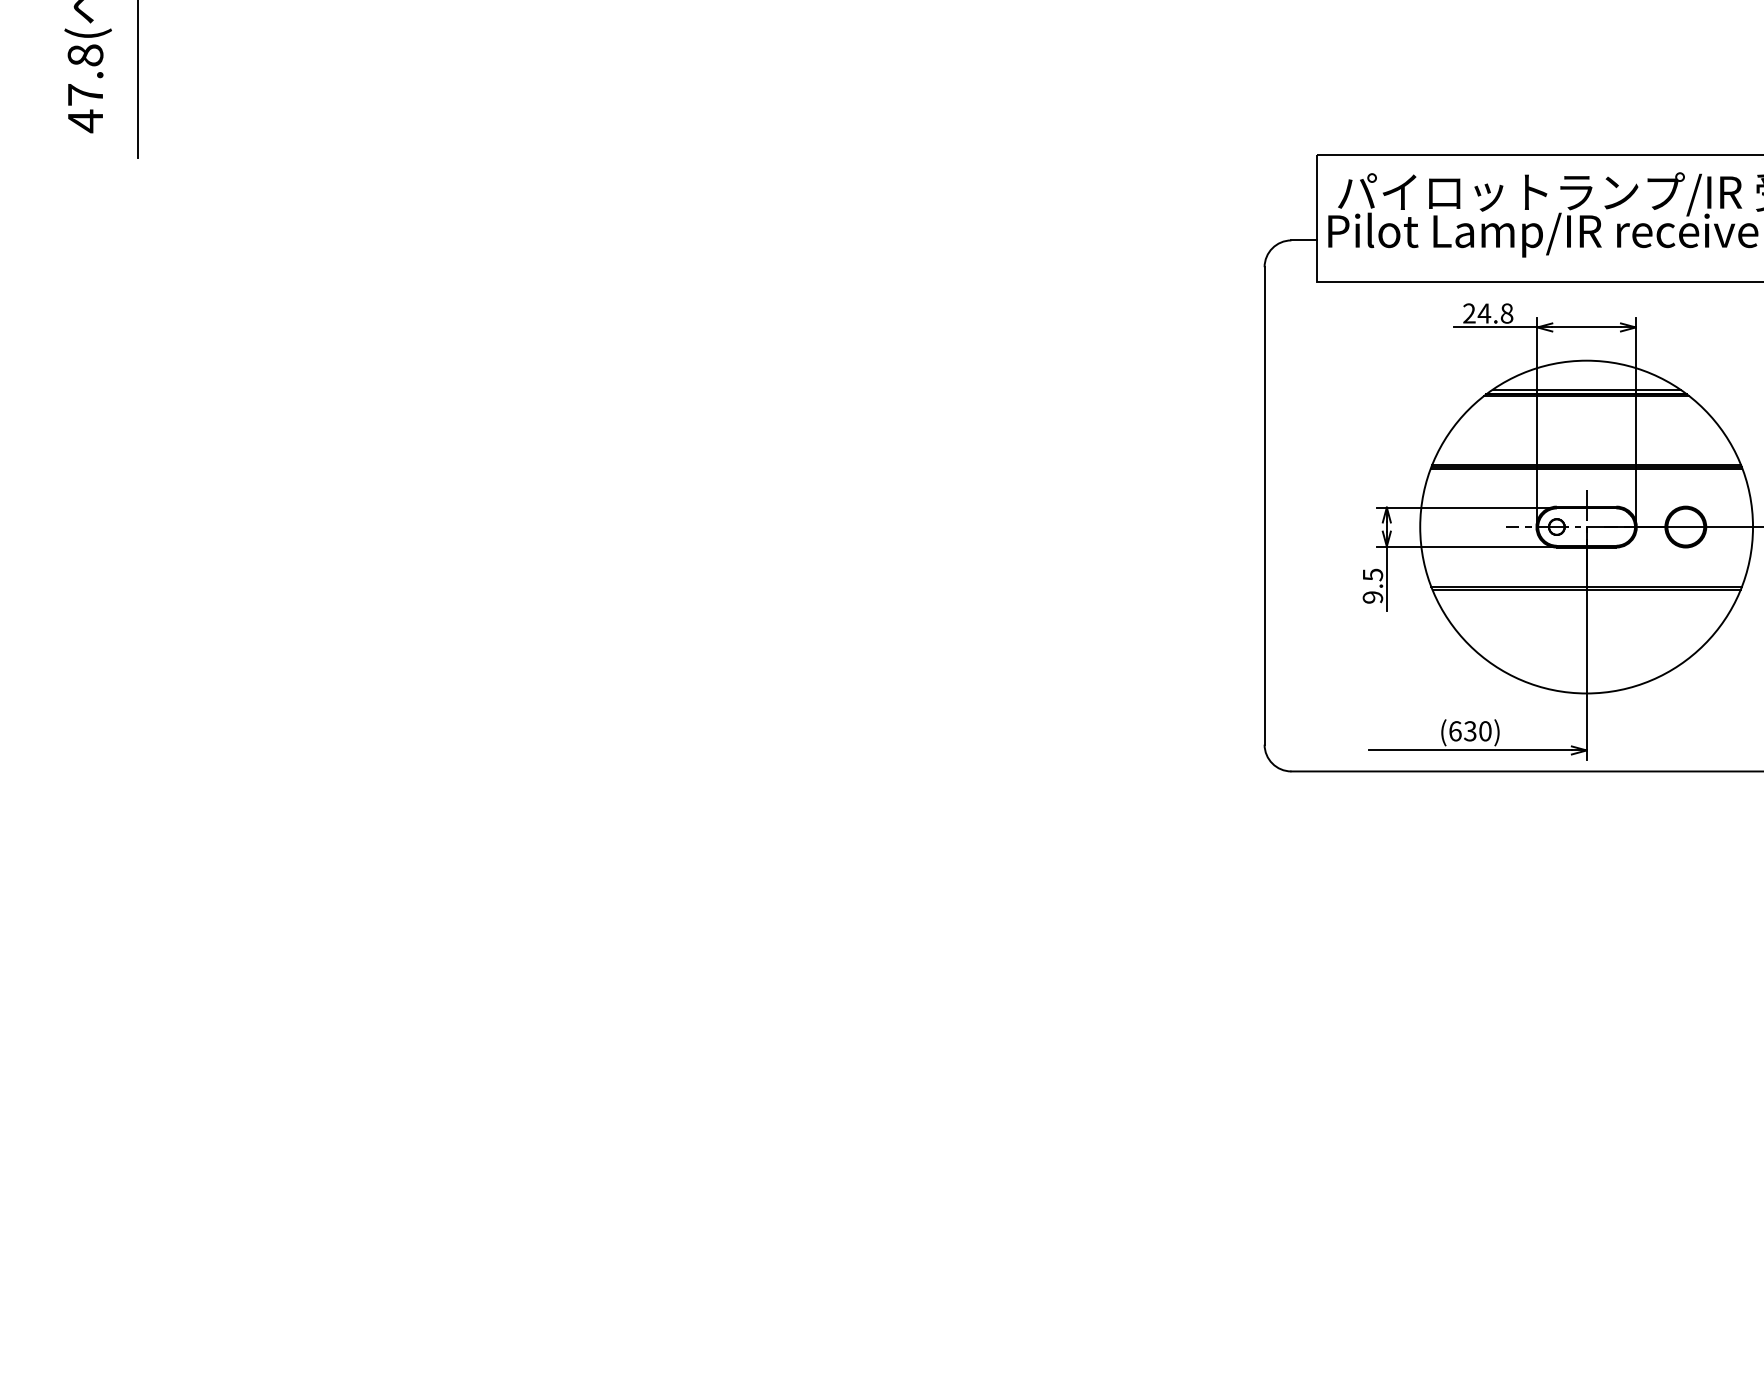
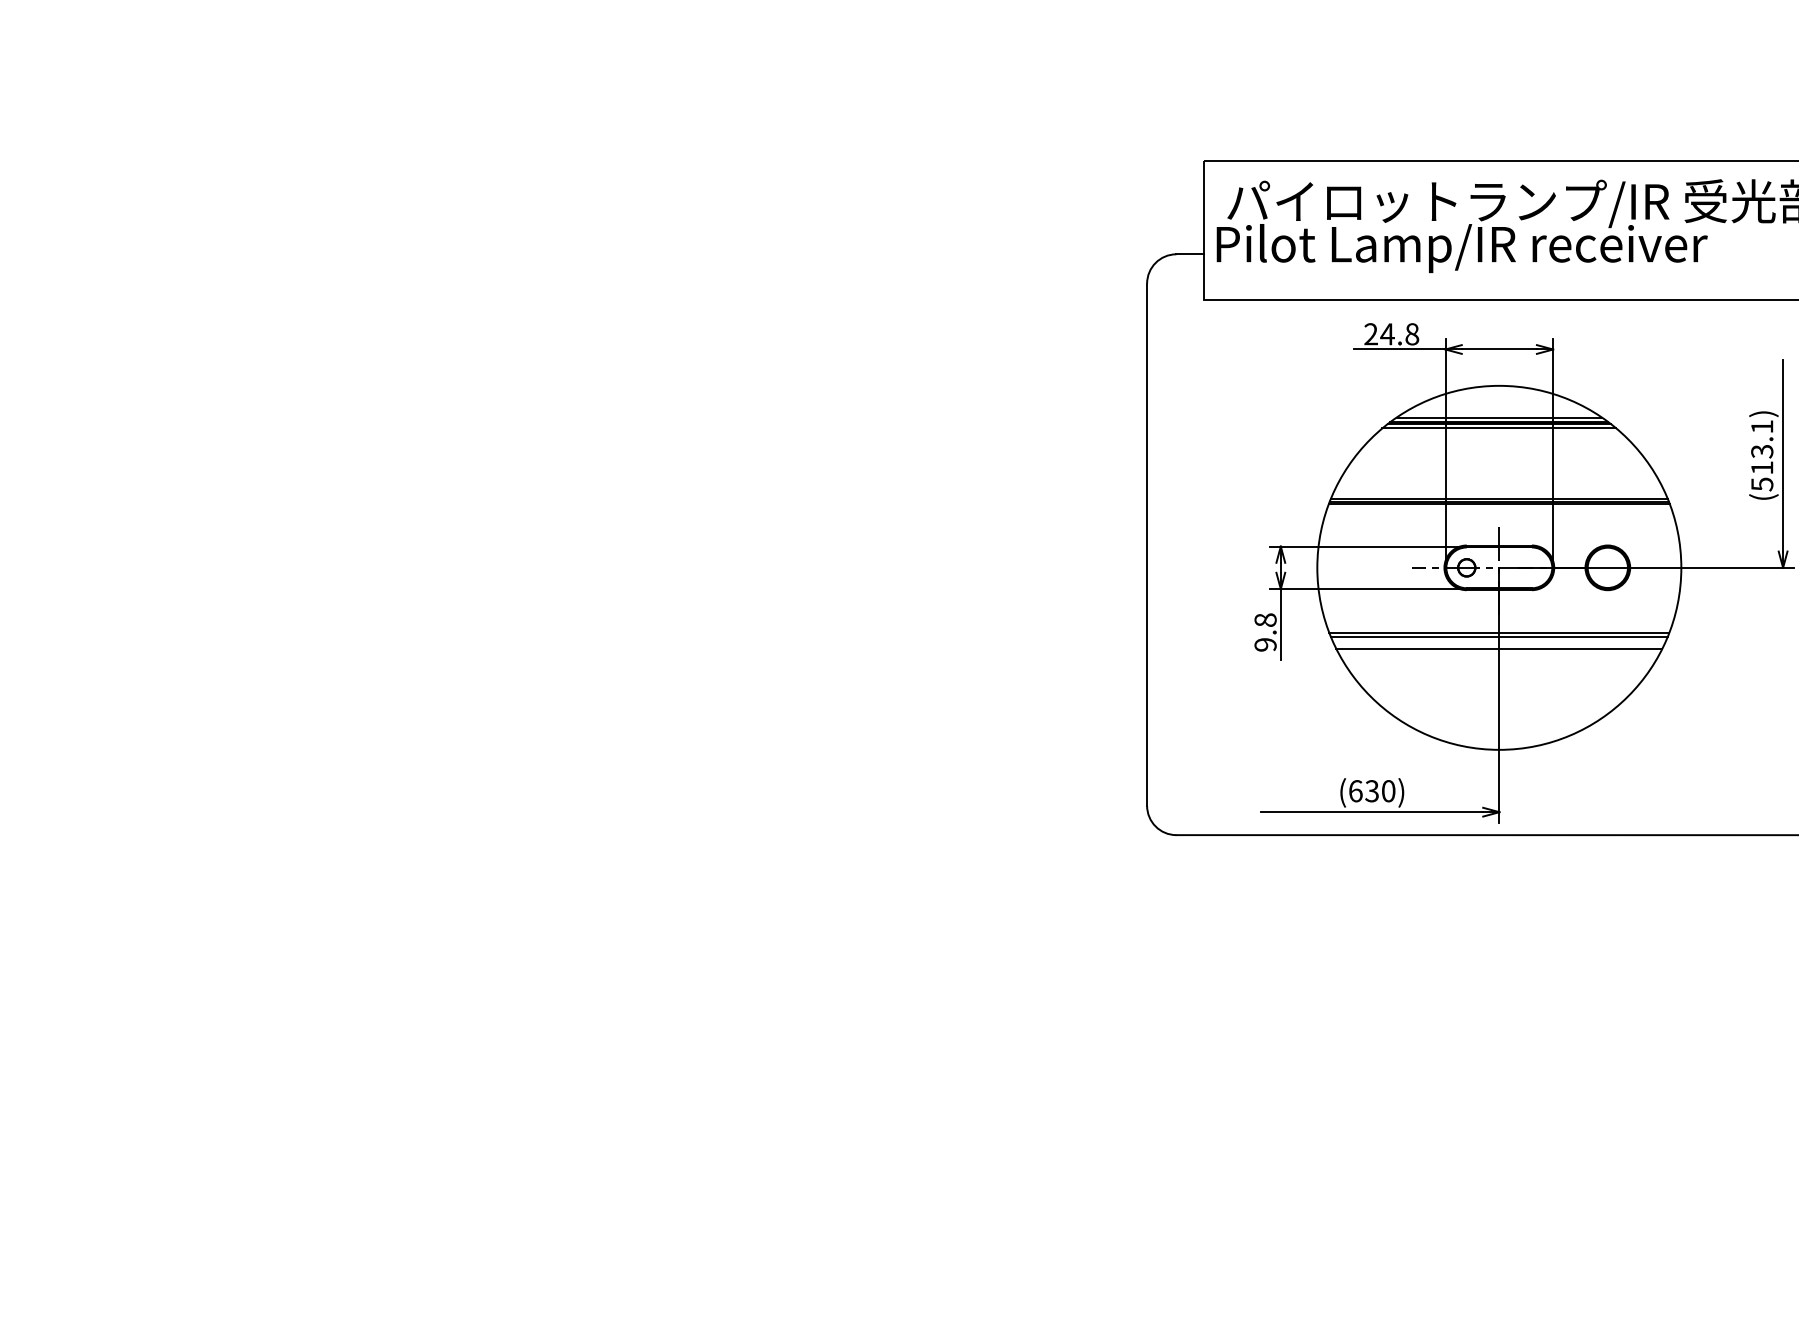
line: (1586, 399) -> (1499, 428), added
text: (1372, 574) -> (1265, 619), 9.5 -> 9.8
line: (1586, 600) -> (1499, 648), added

